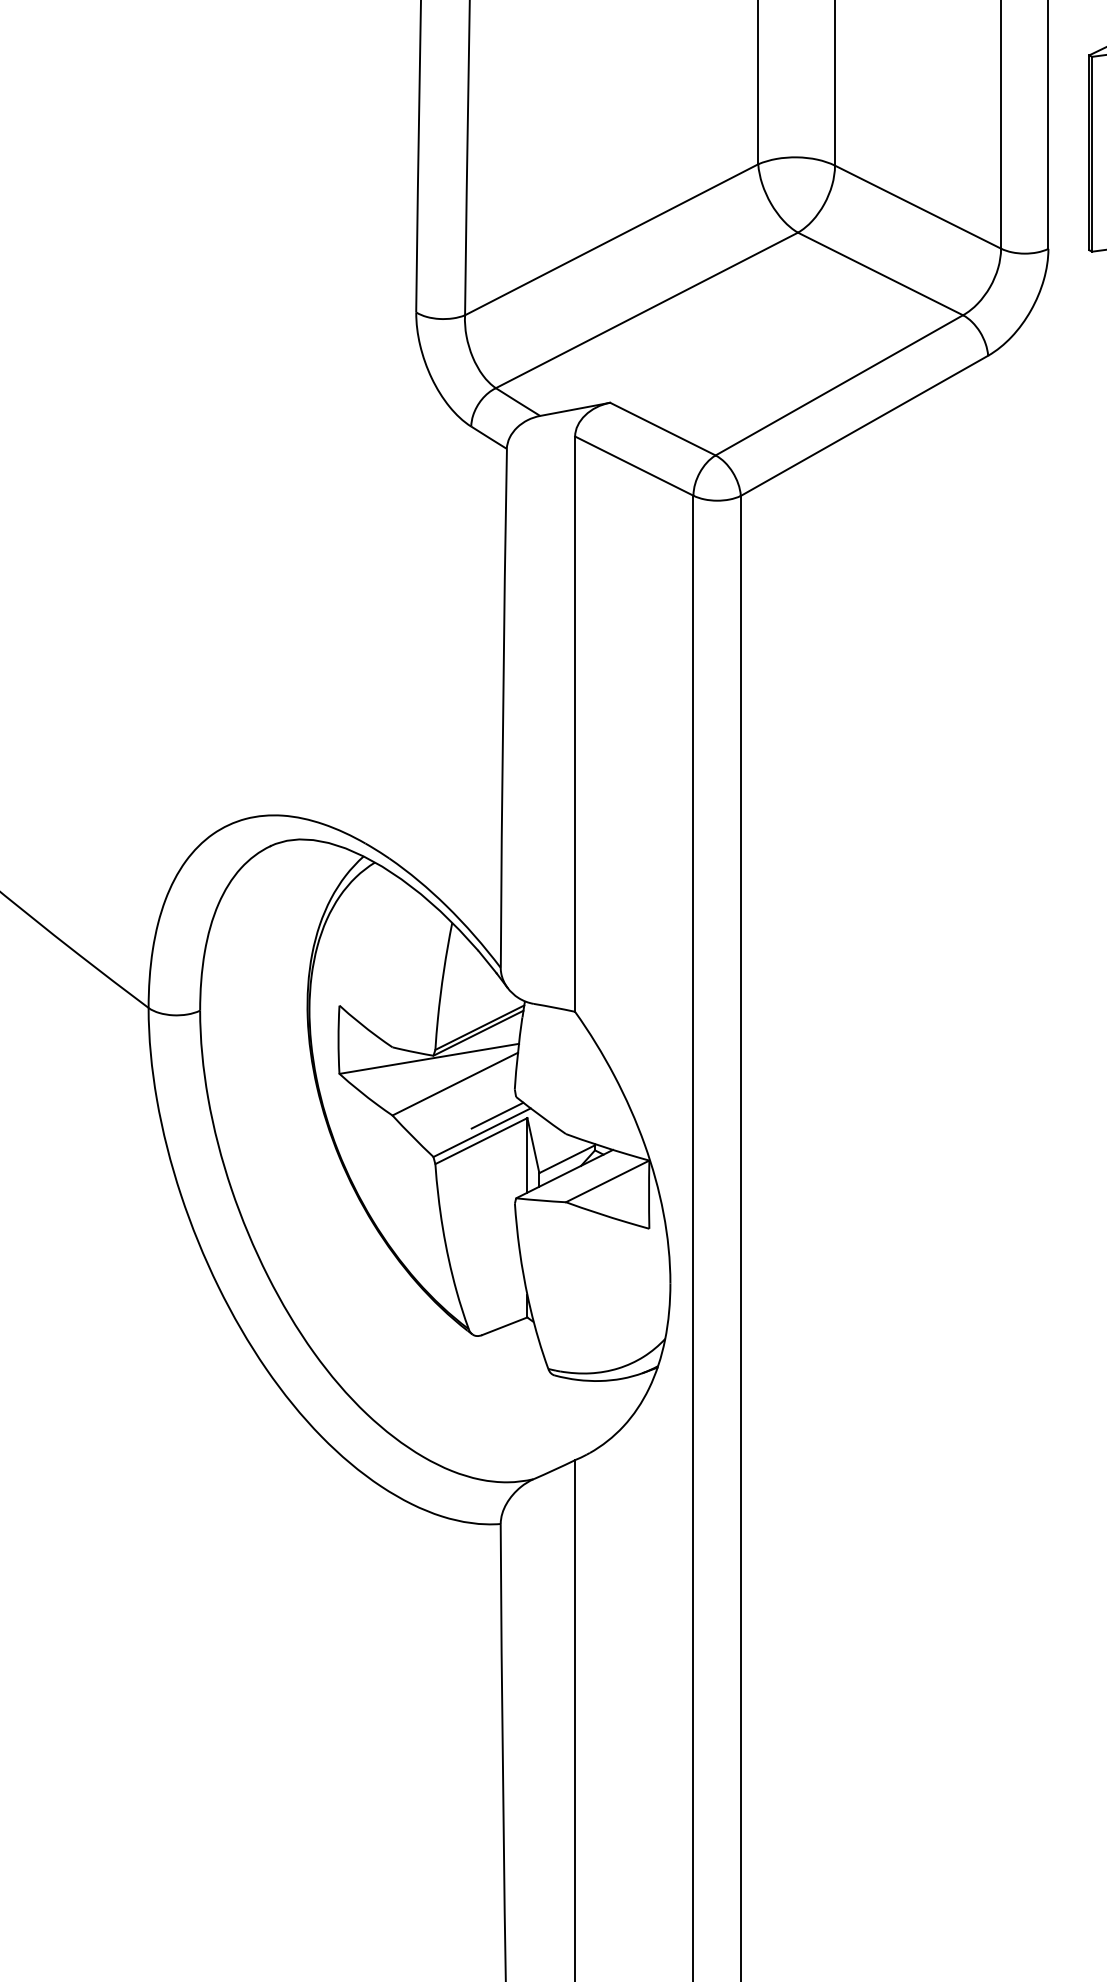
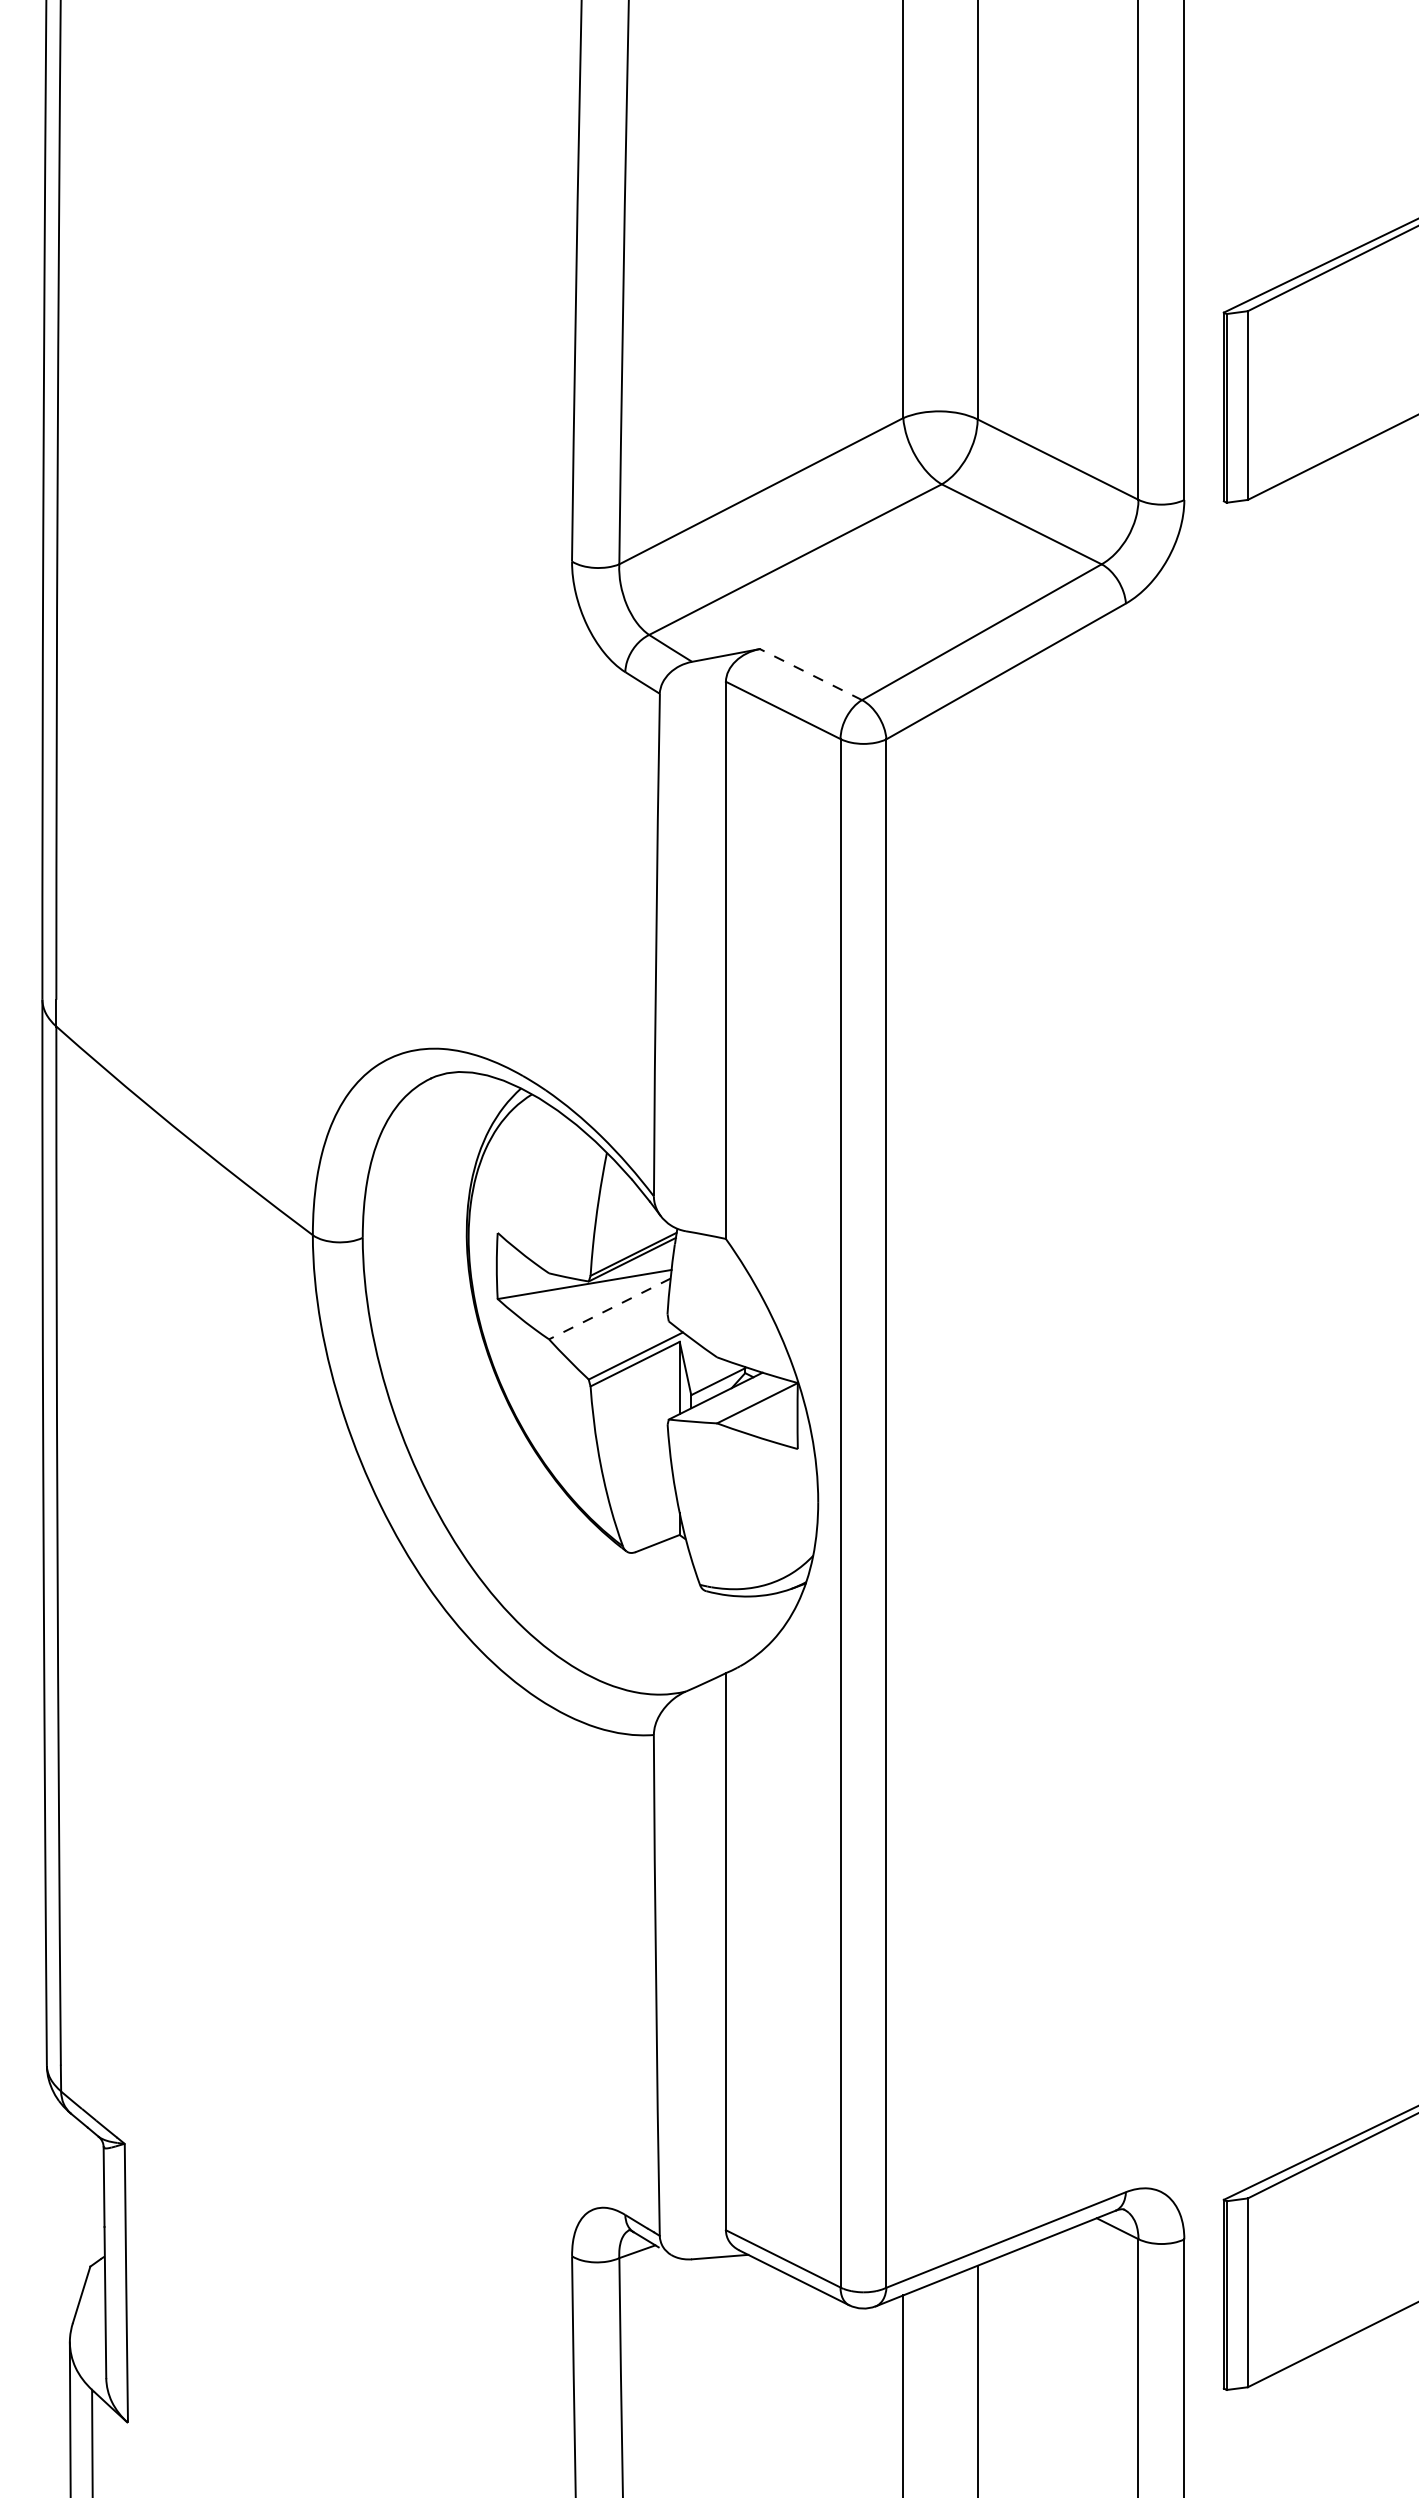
line: (662, 429) -> (810, 674), solid -> dashed
line: (454, 1083) -> (609, 1308), solid -> dashed
line: (497, 1115) -> (650, 1339), removed

